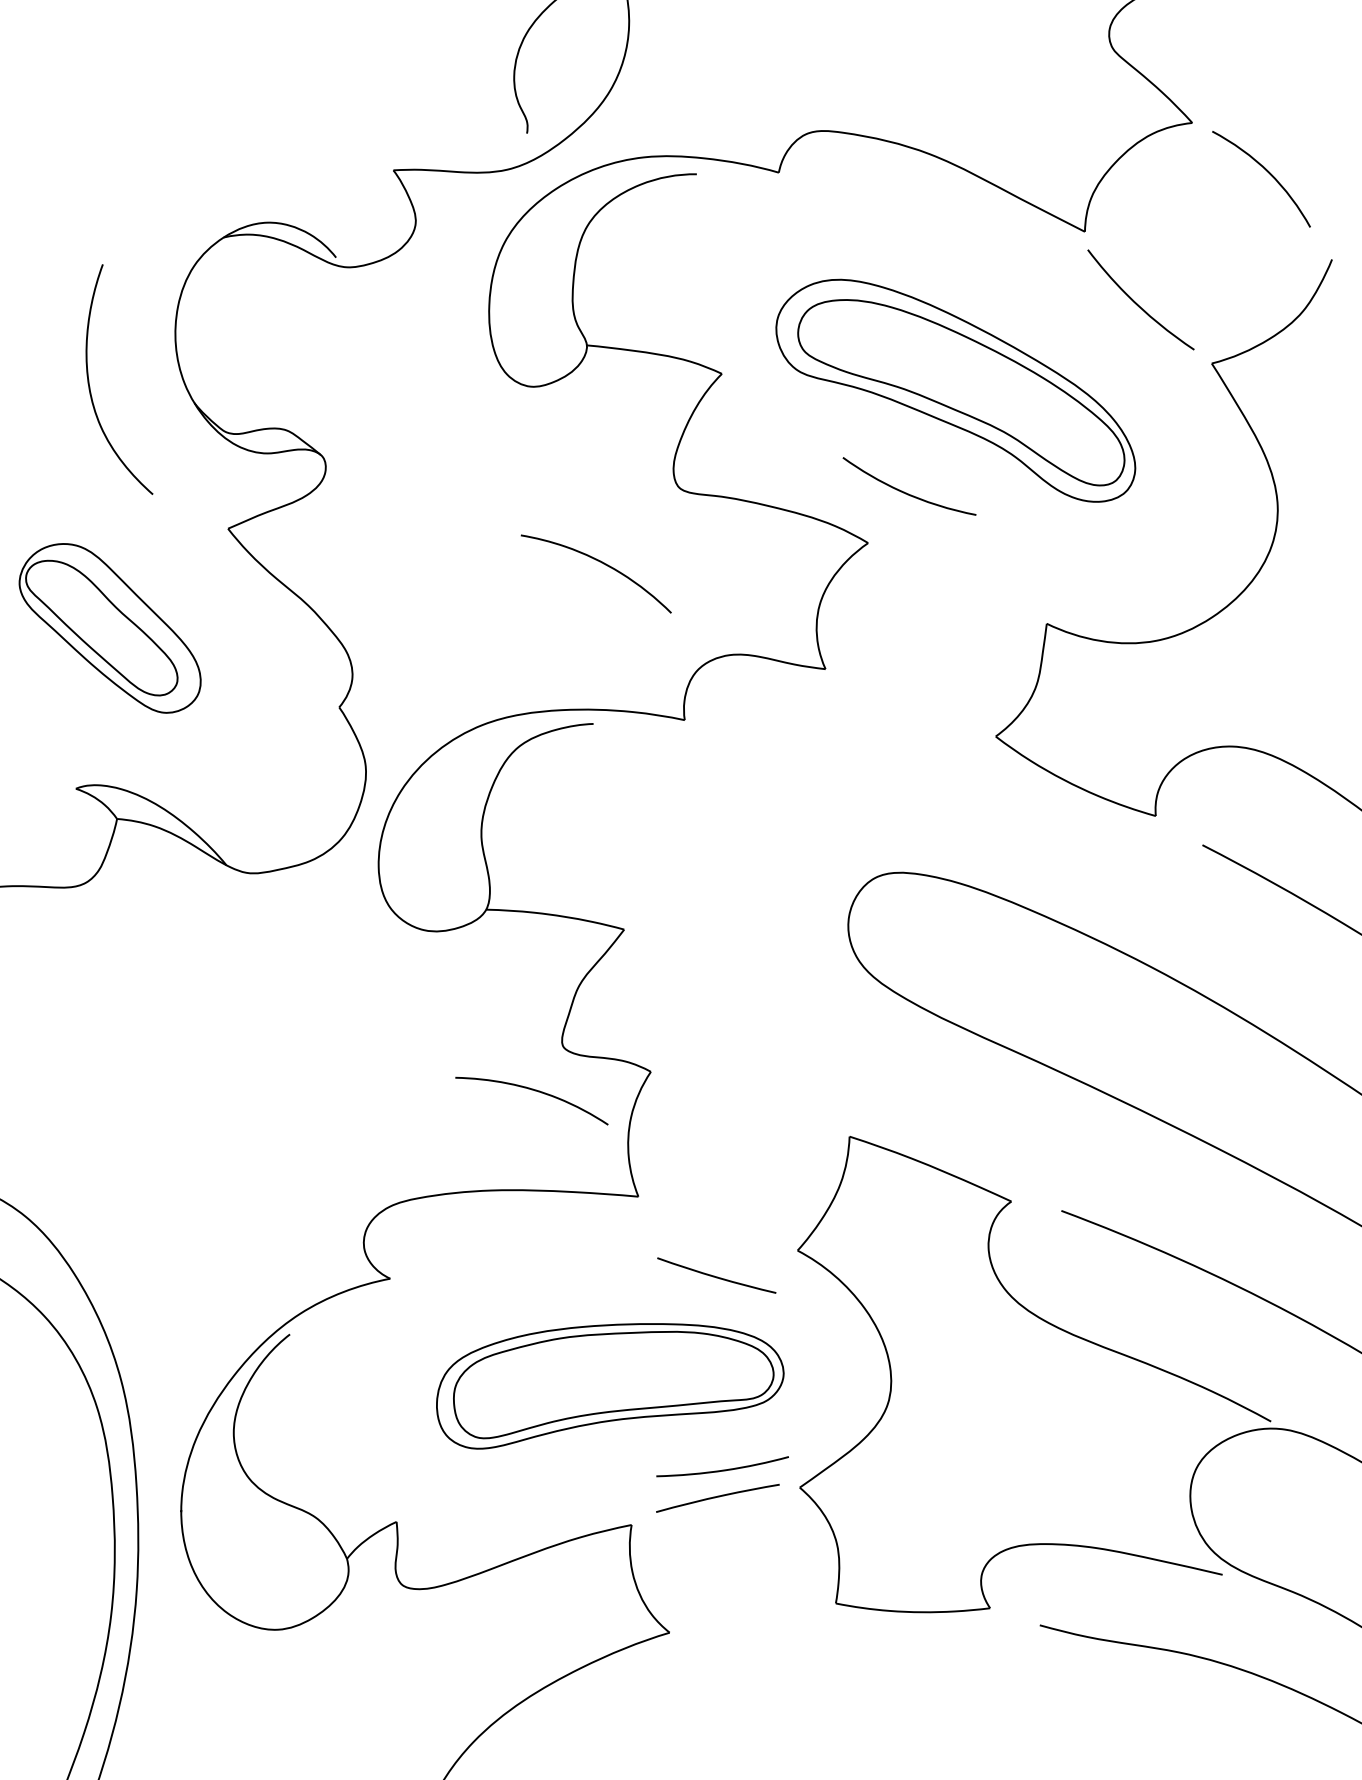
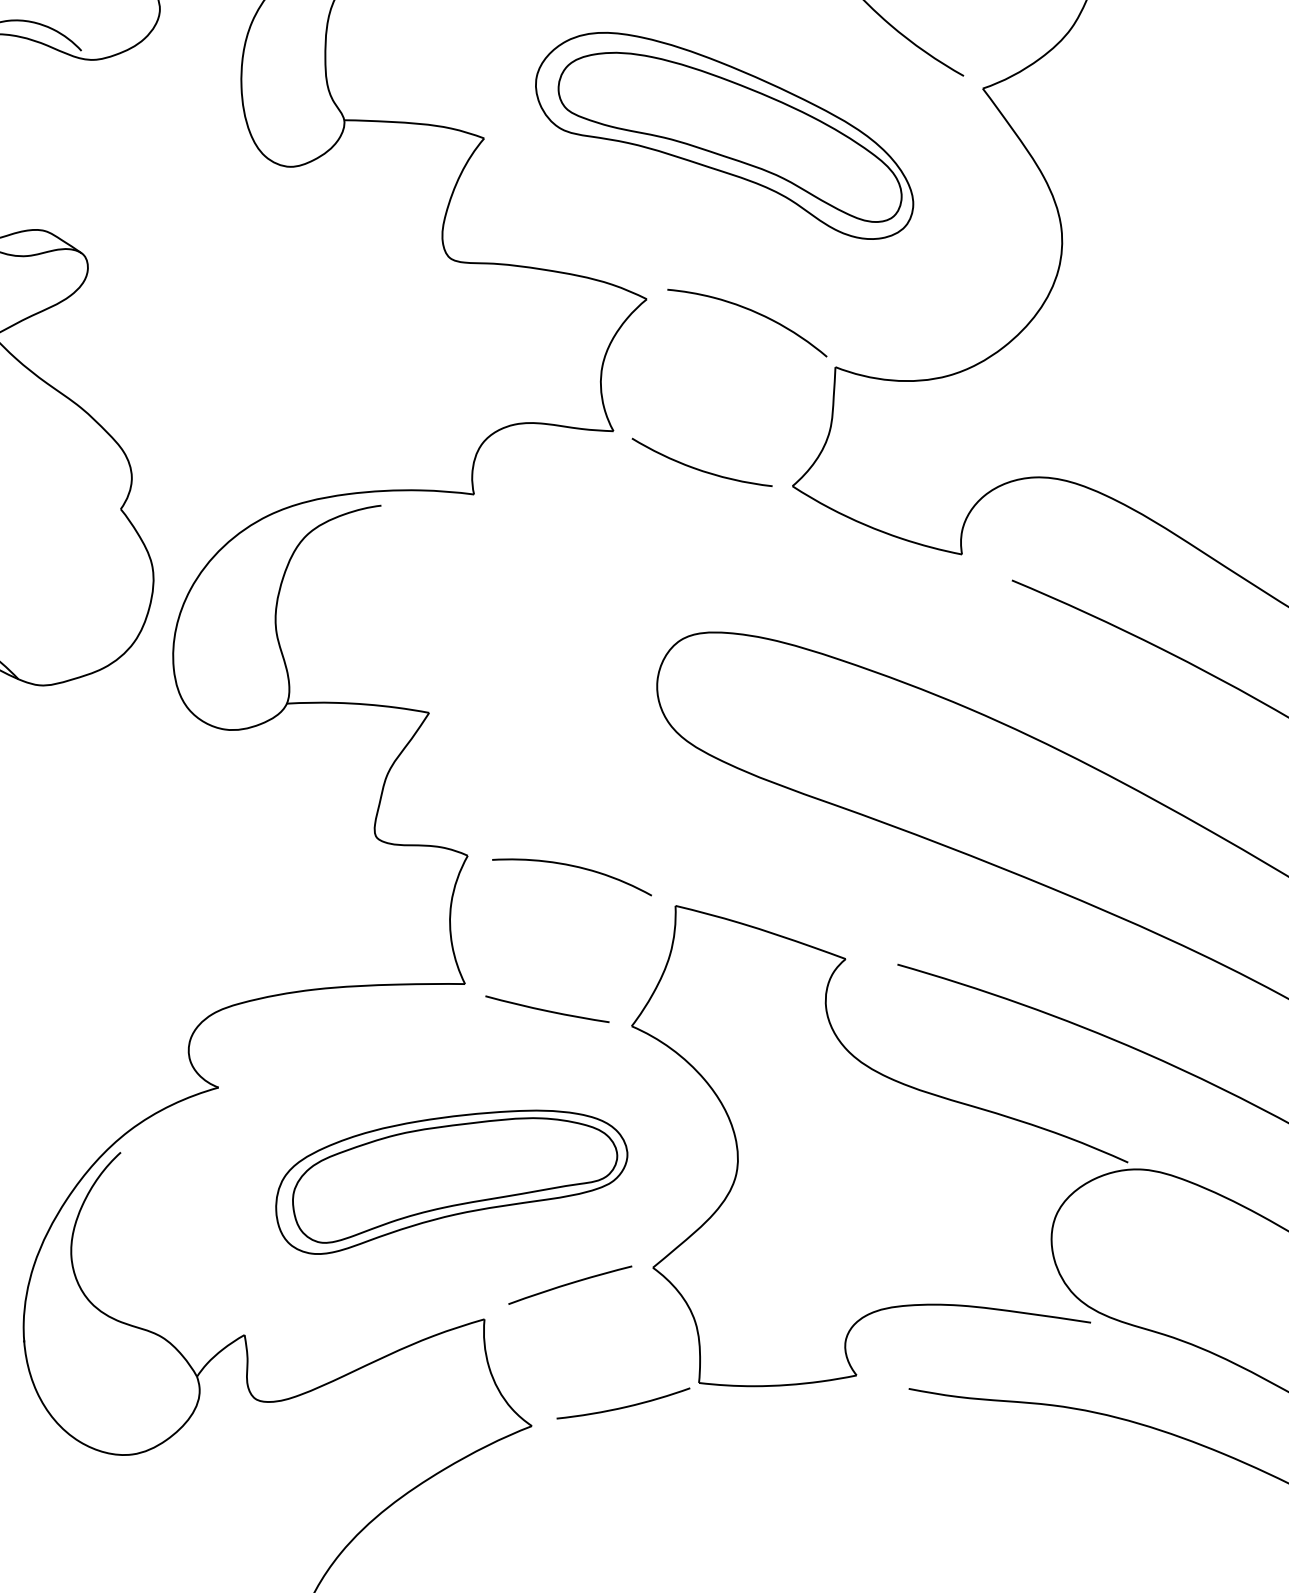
curve: (906, 492) -> (699, 468), moved
curve: (601, 563) -> (751, 311), moved
curve: (535, 1091) -> (574, 867), moved
curve: (716, 1276) -> (547, 1010), moved
curve: (722, 1469) -> (623, 1406), moved

